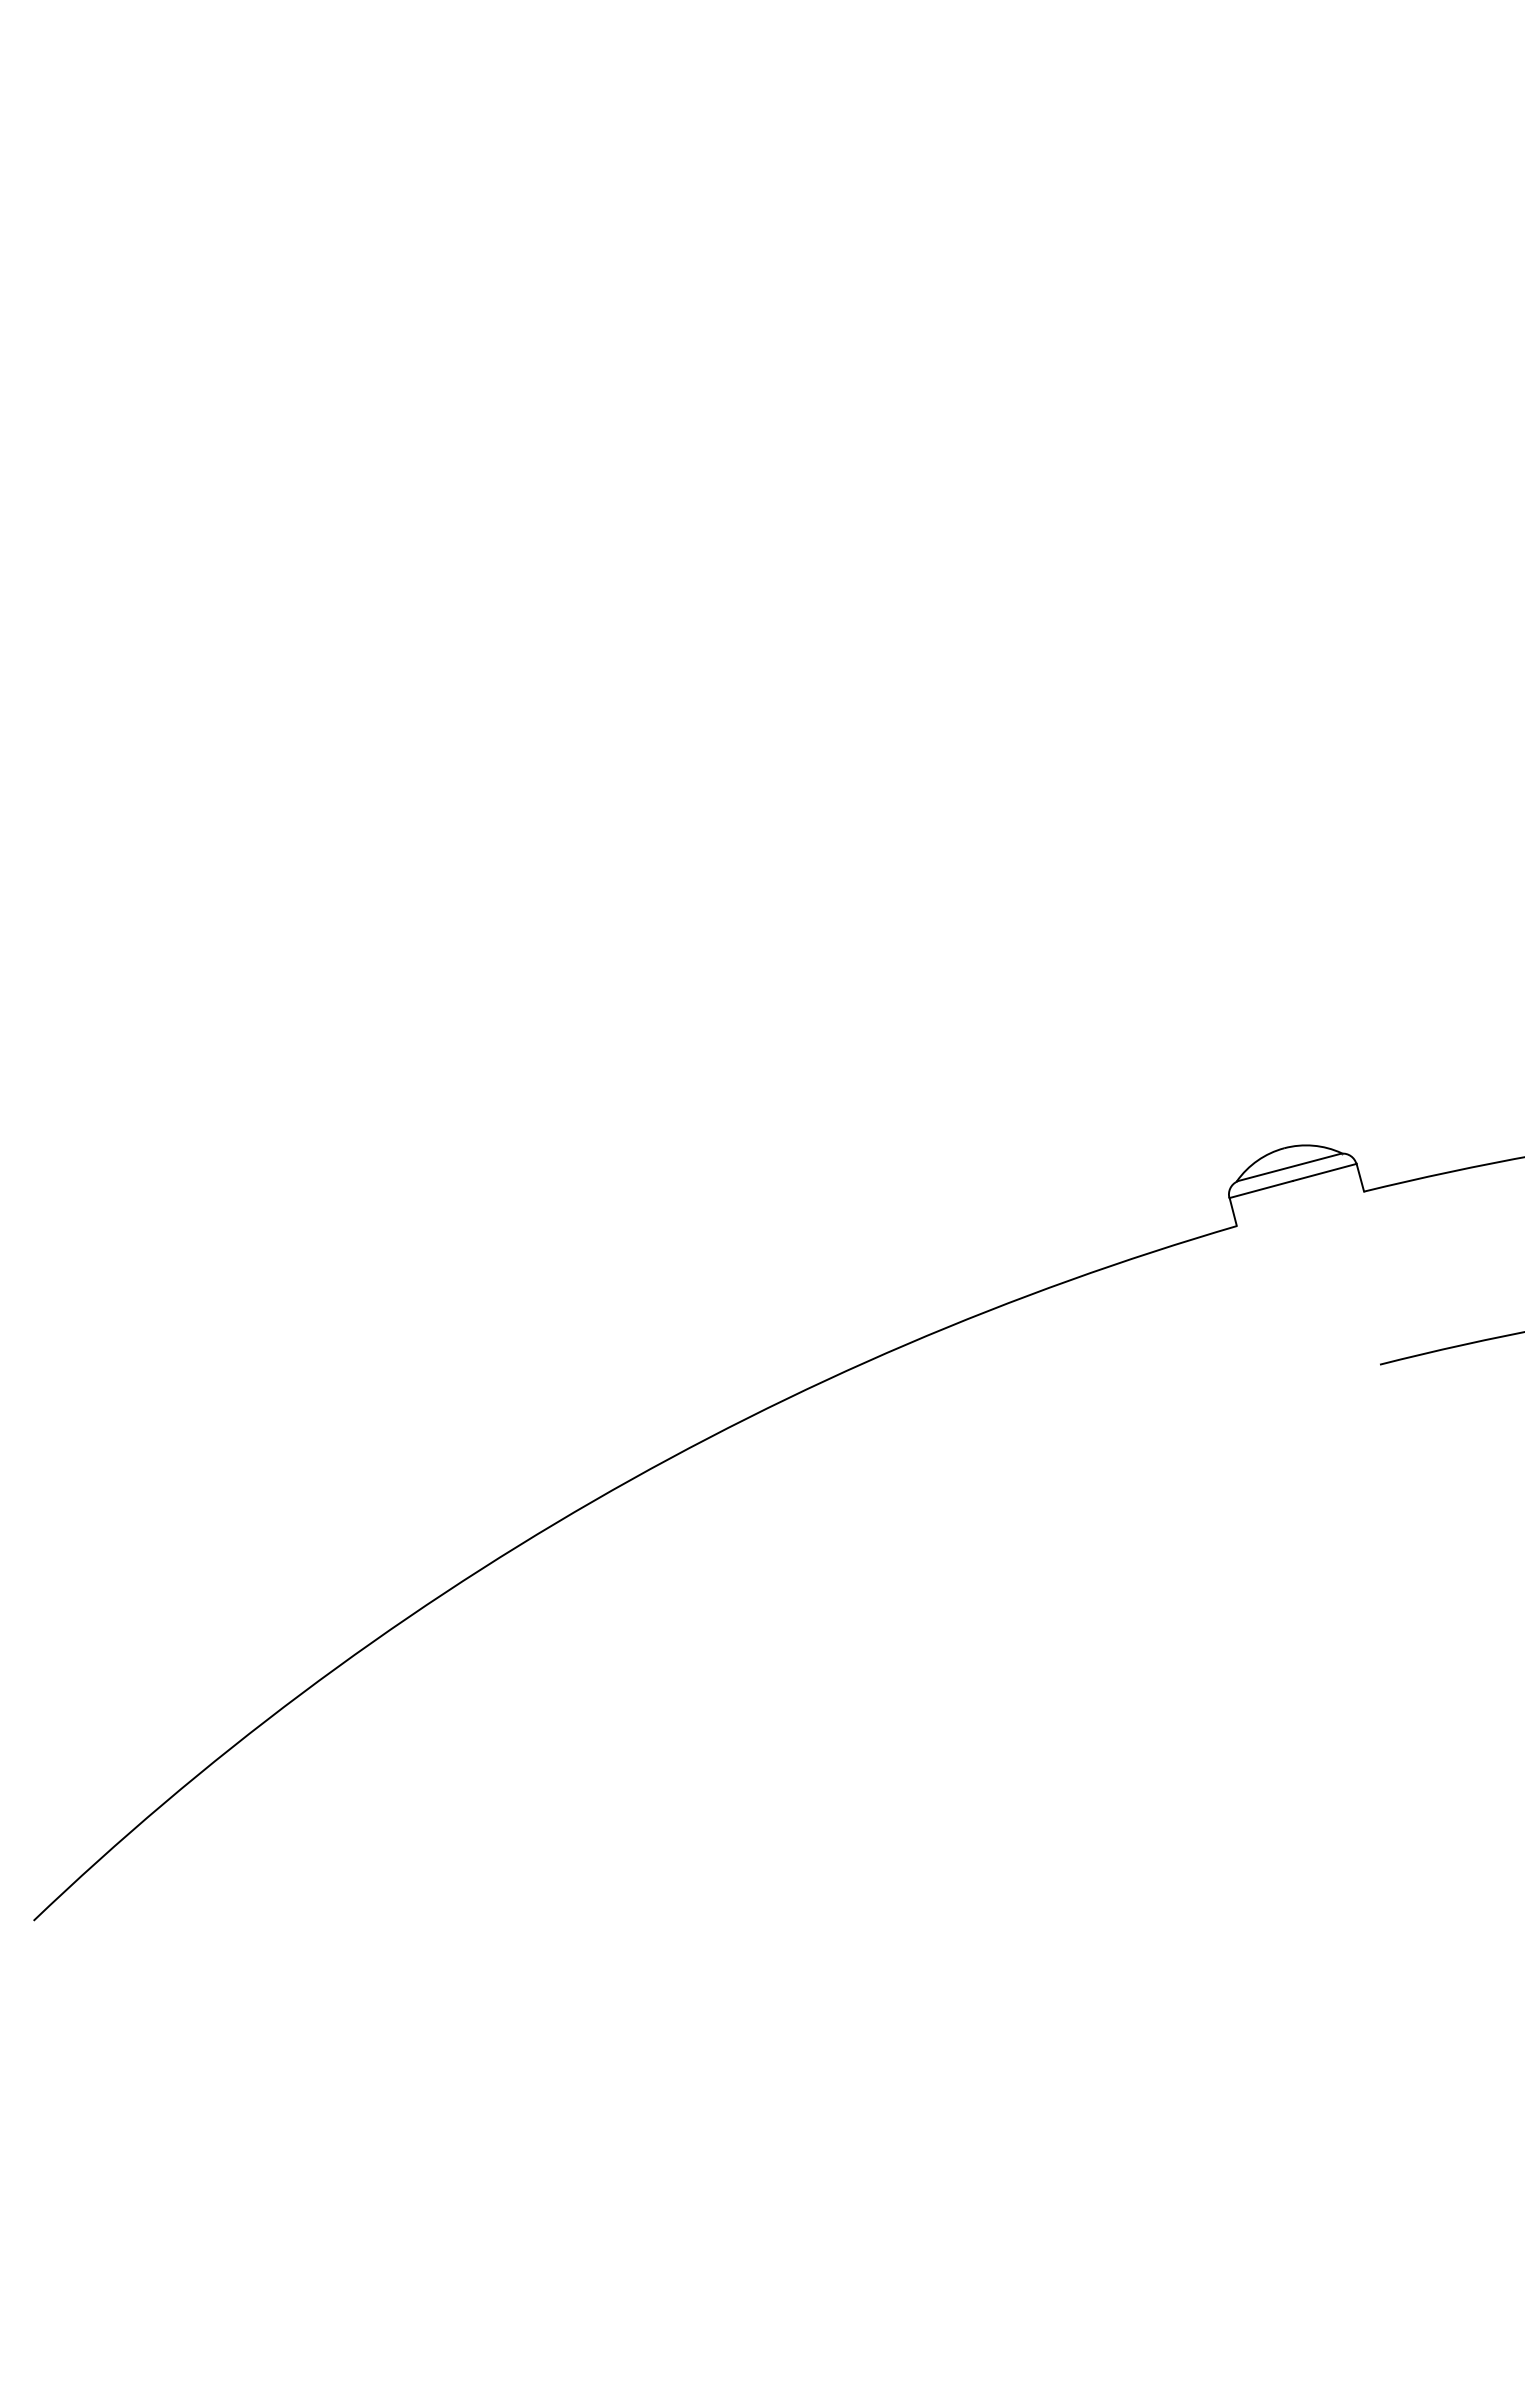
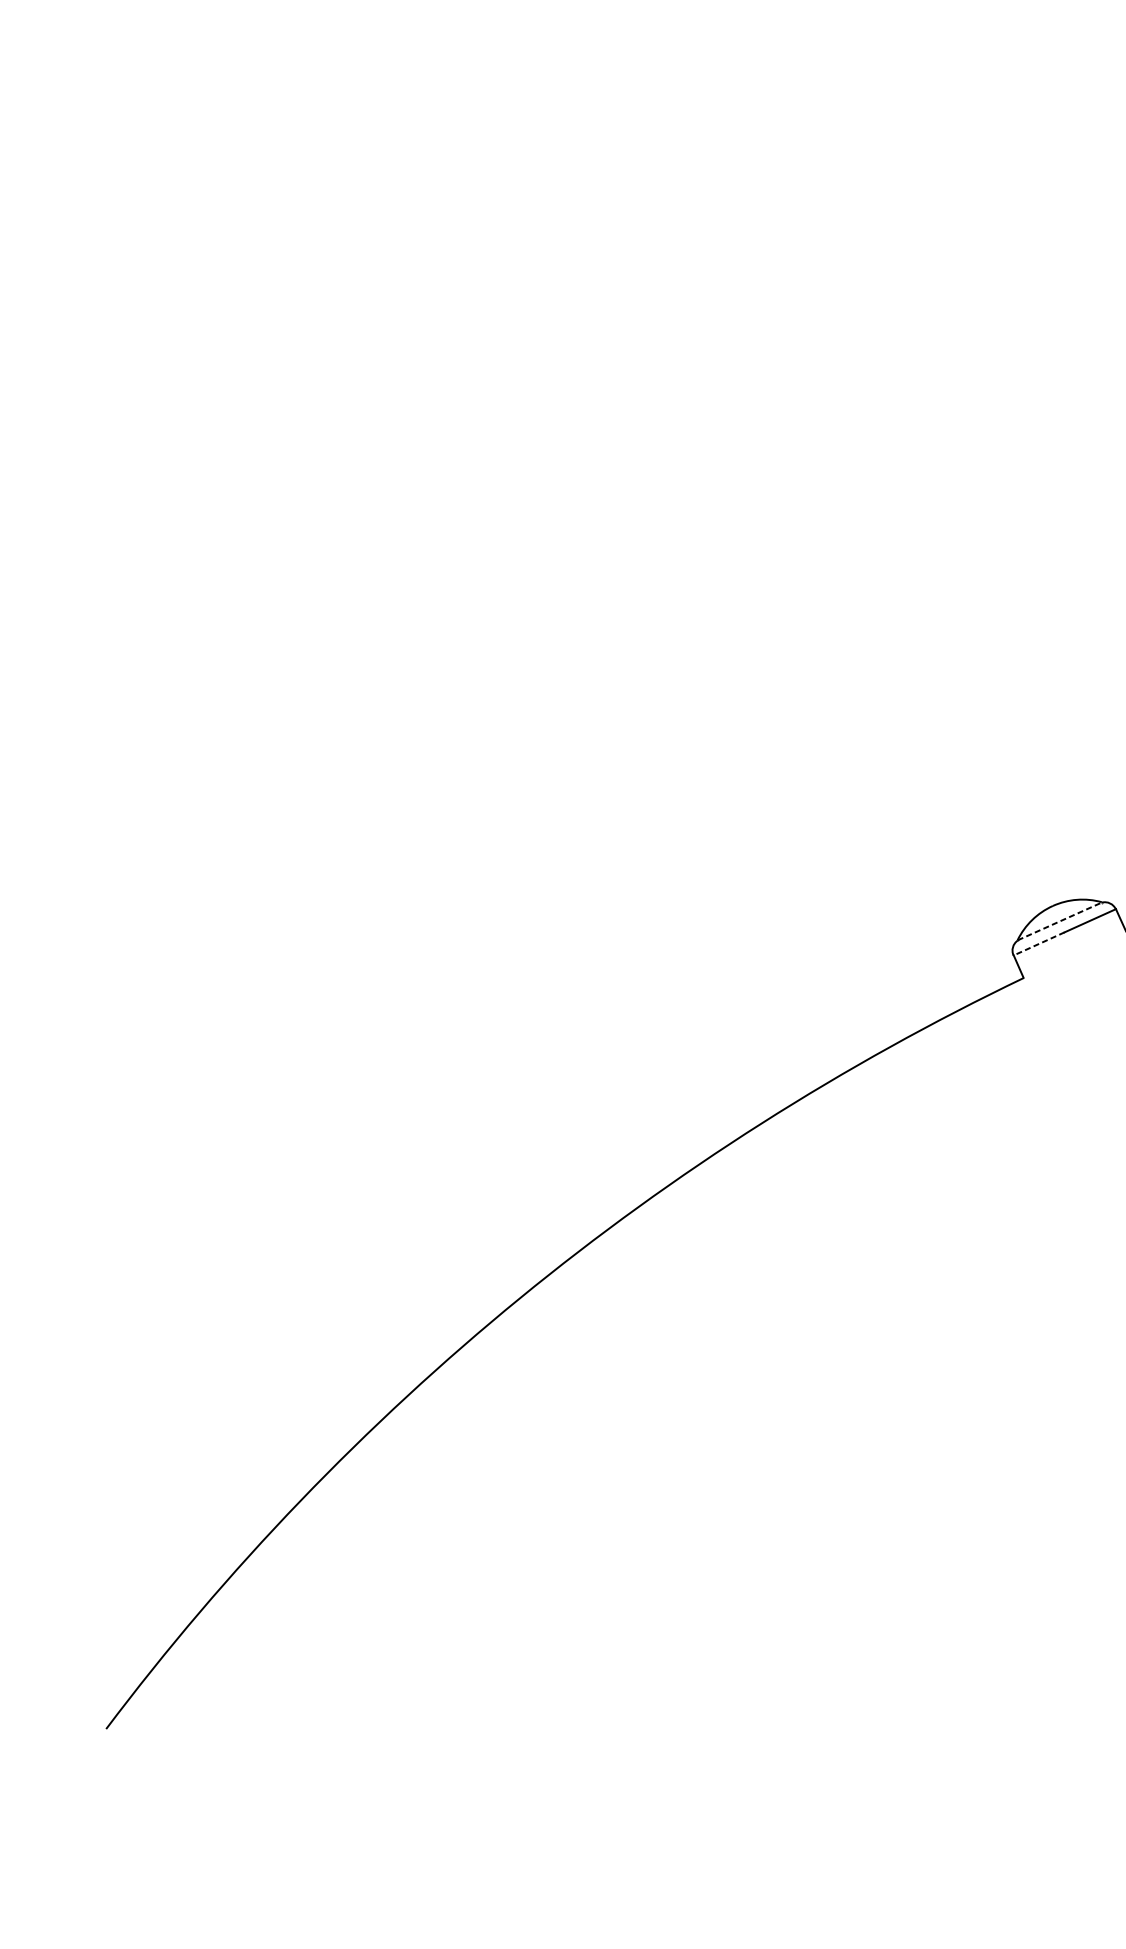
line: (1289, 1167) -> (1059, 921), solid -> dashed
line: (1261, 1189) -> (1039, 943), solid -> dashed

